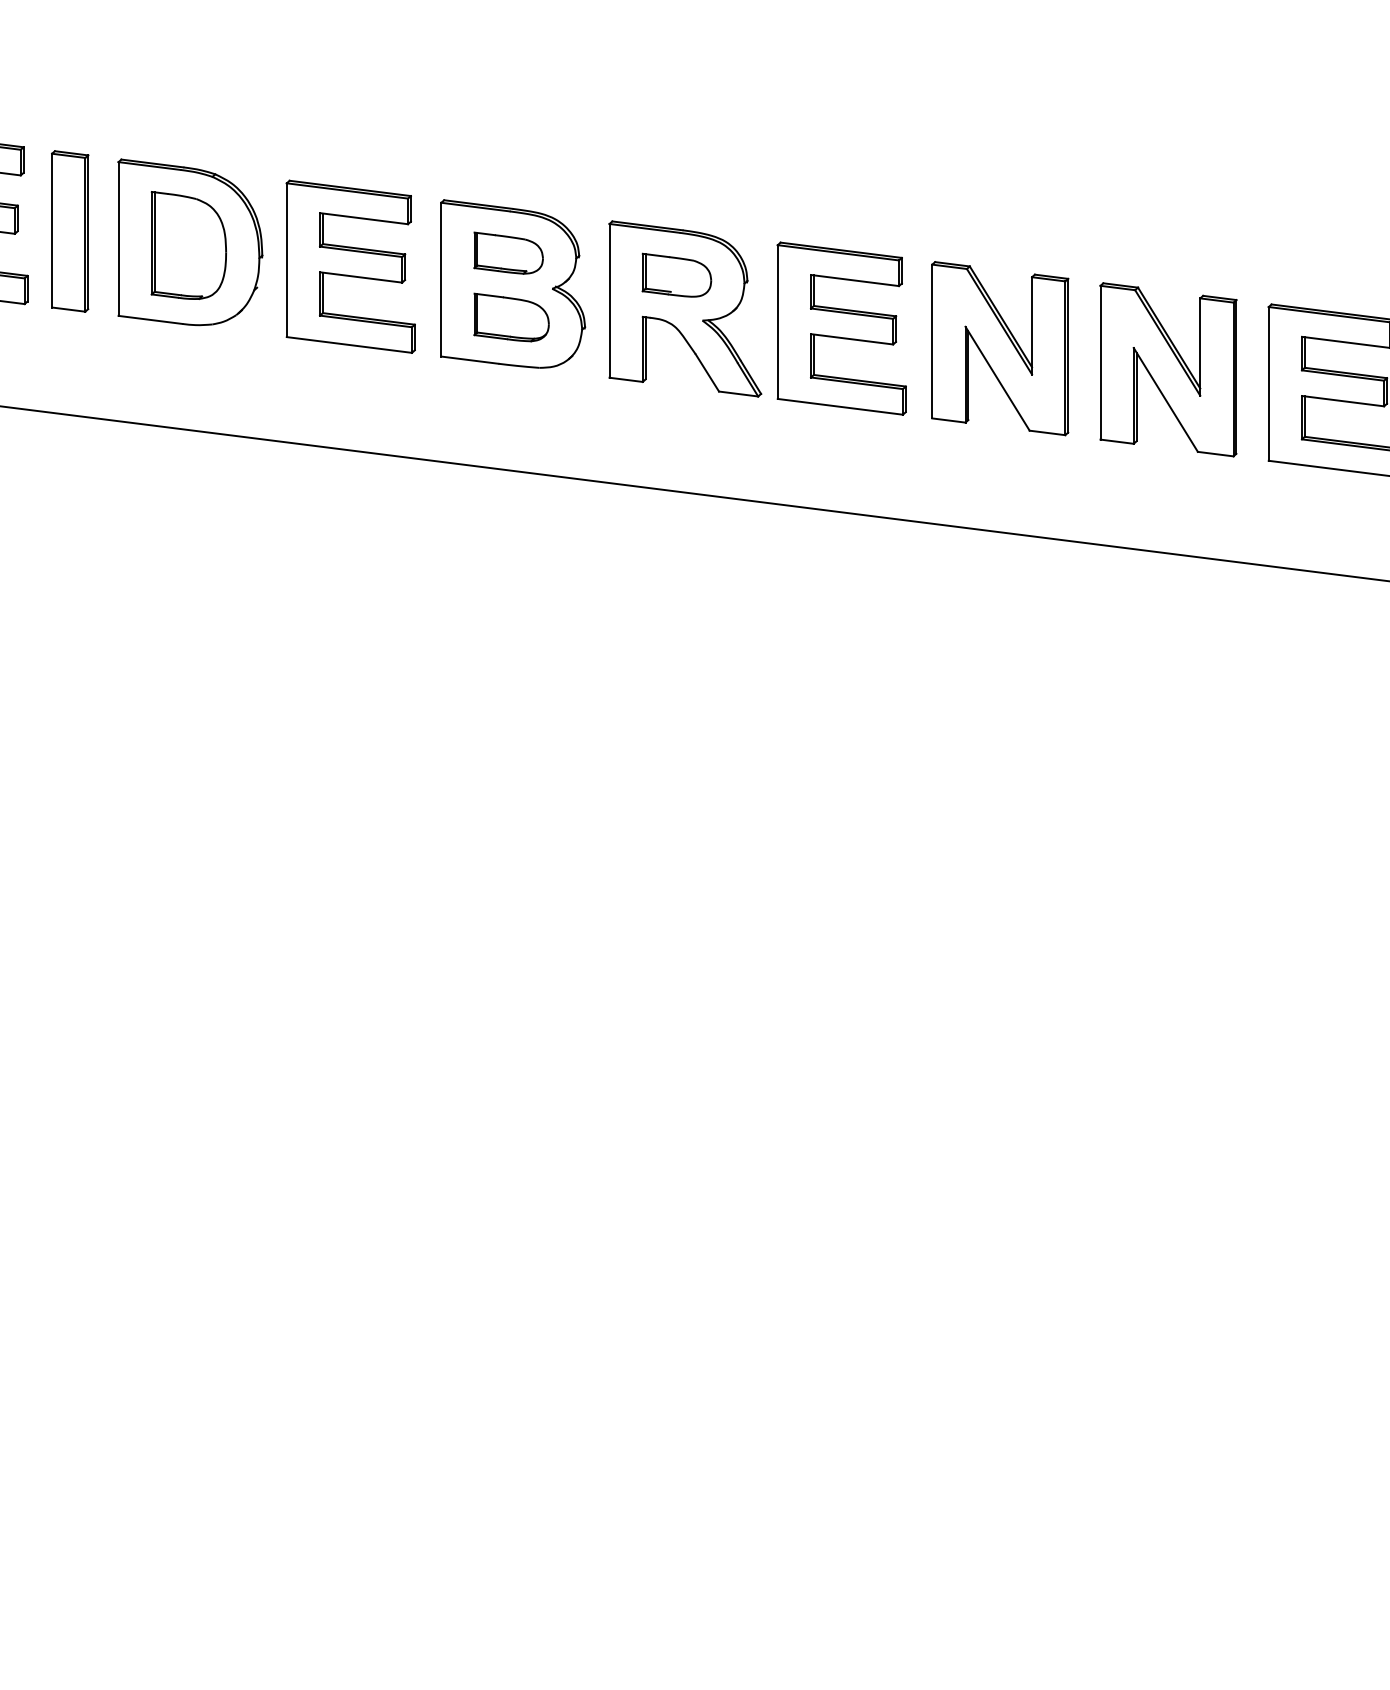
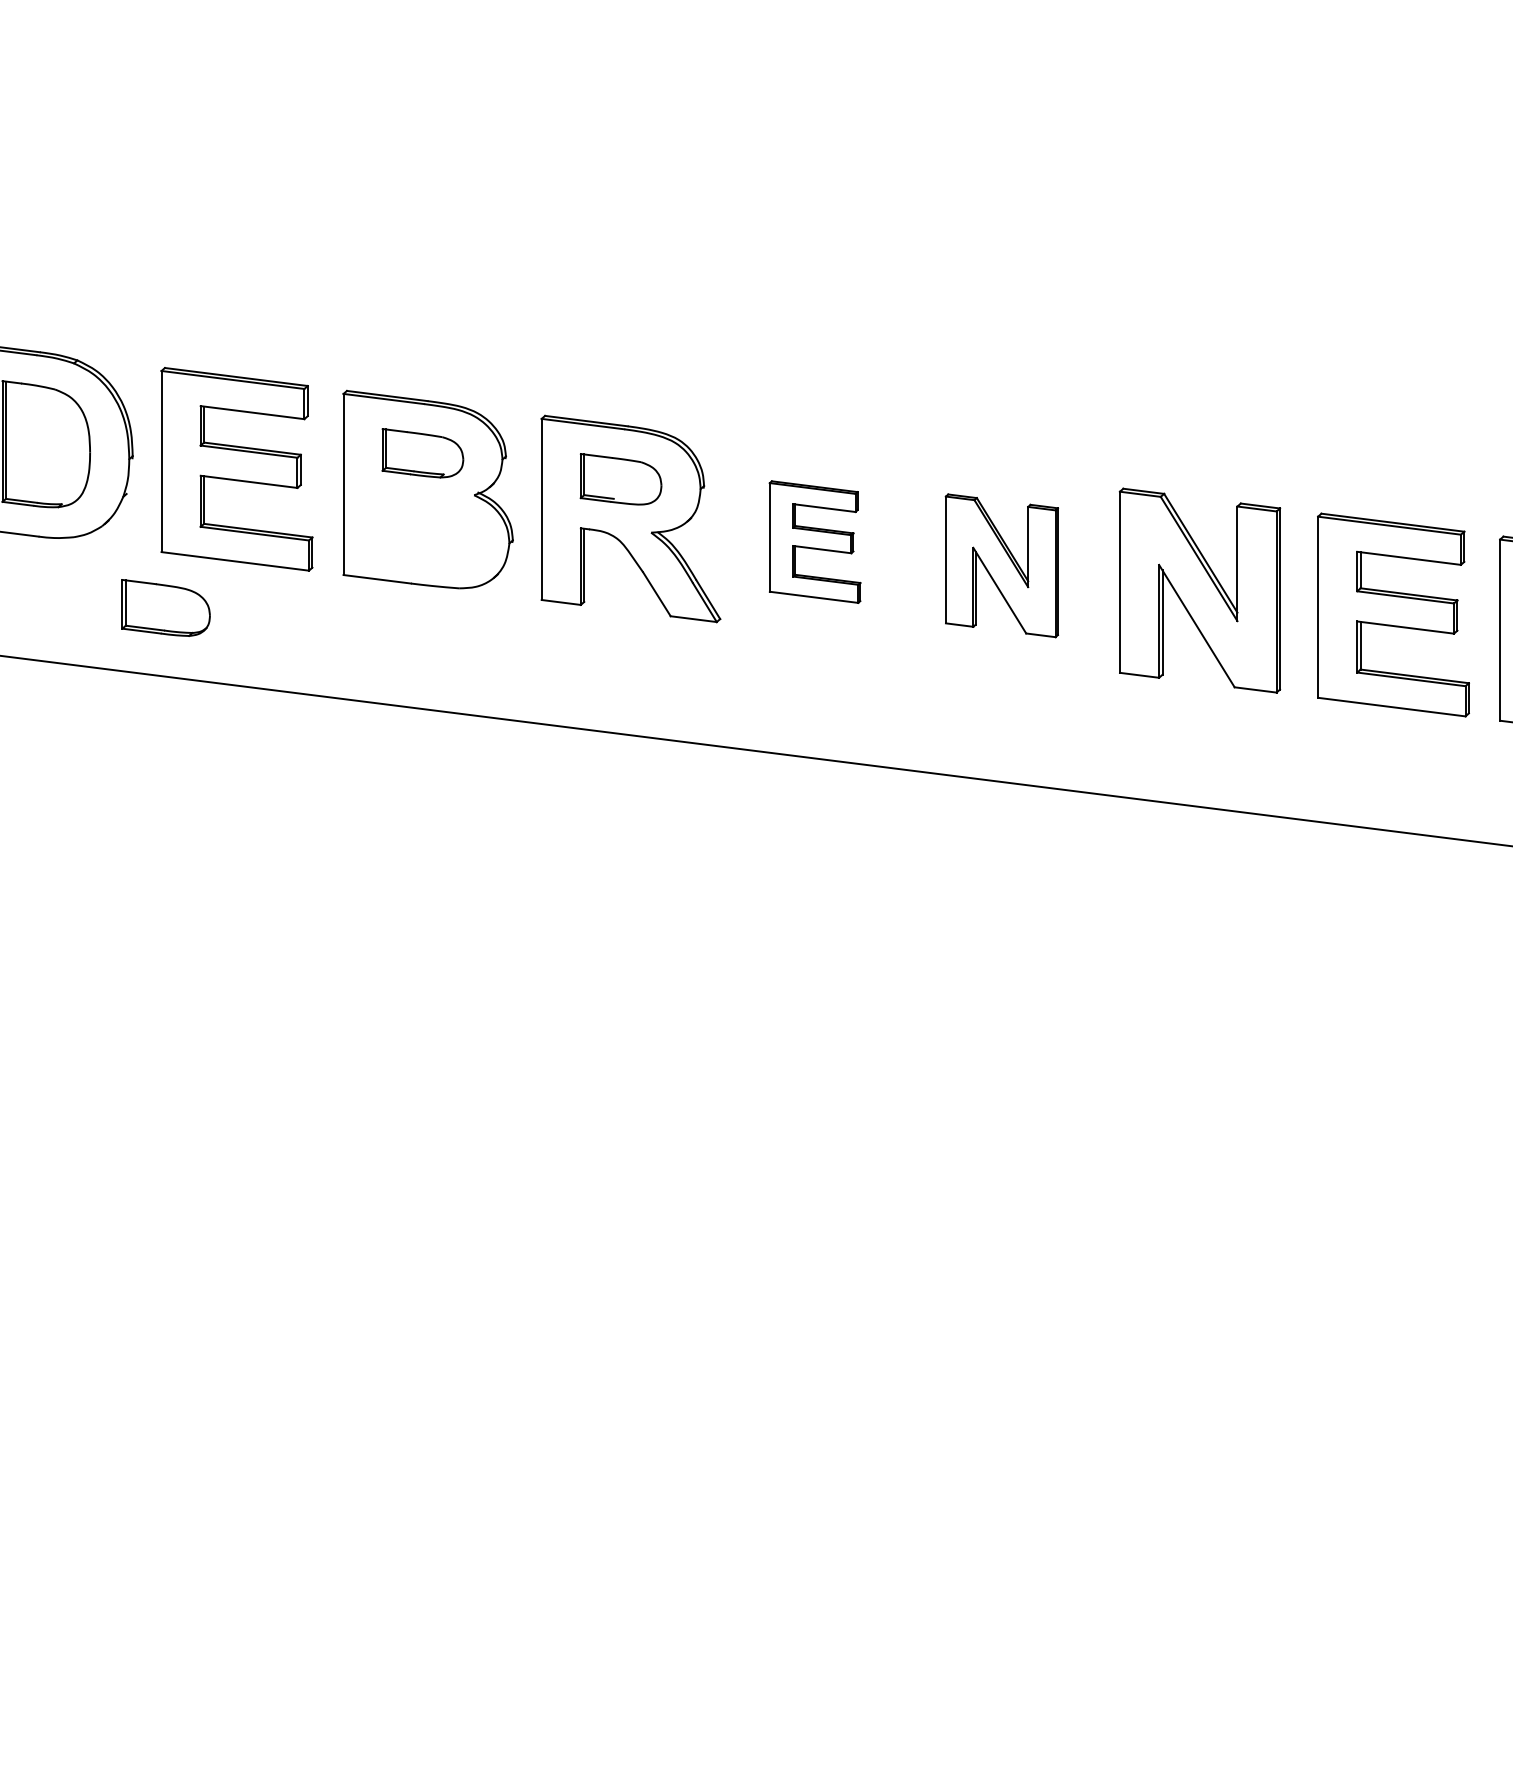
part: (511, 317) -> (165, 607), moved
part: (841, 328) -> (814, 541), size x0.6
part: (1000, 348) -> (1002, 565), size x0.7

